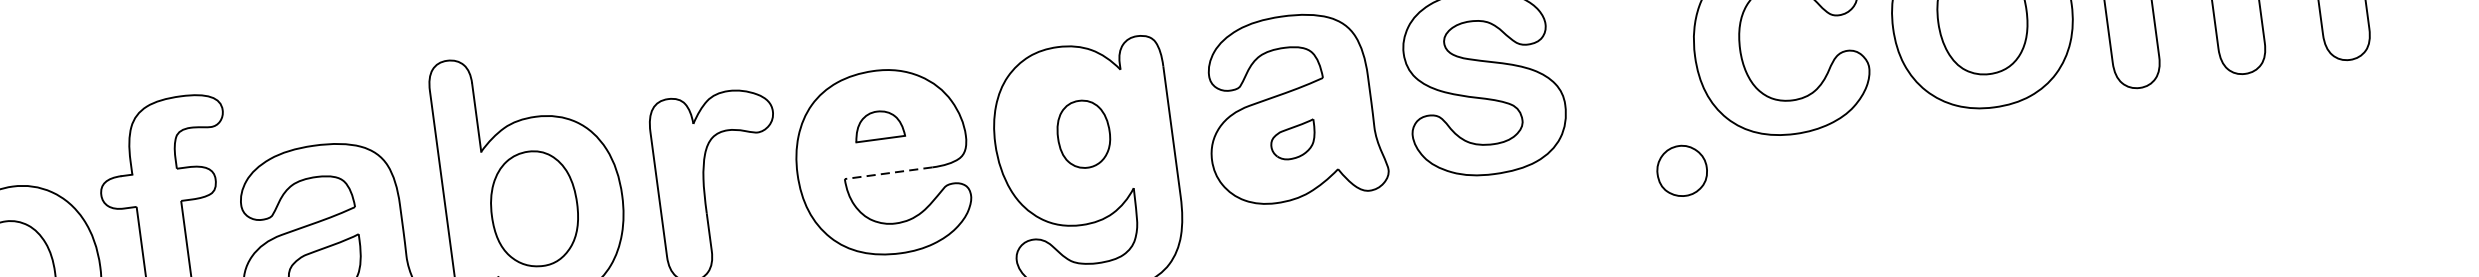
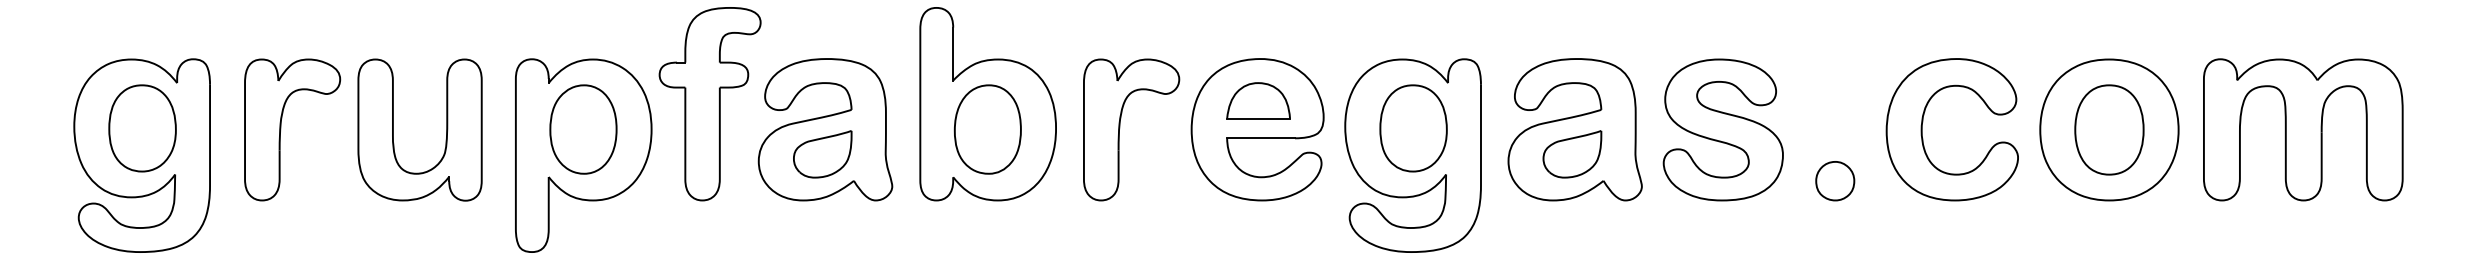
part: (878, 124) -> (1258, 100), size x1.67
part: (1083, 134) -> (1413, 128), size x1.67
part: (1293, 140) -> (1572, 154), size x1.67
part: (1682, 171) -> (1835, 181), moved
line: (889, 173) -> (1261, 138), dashed -> solid

